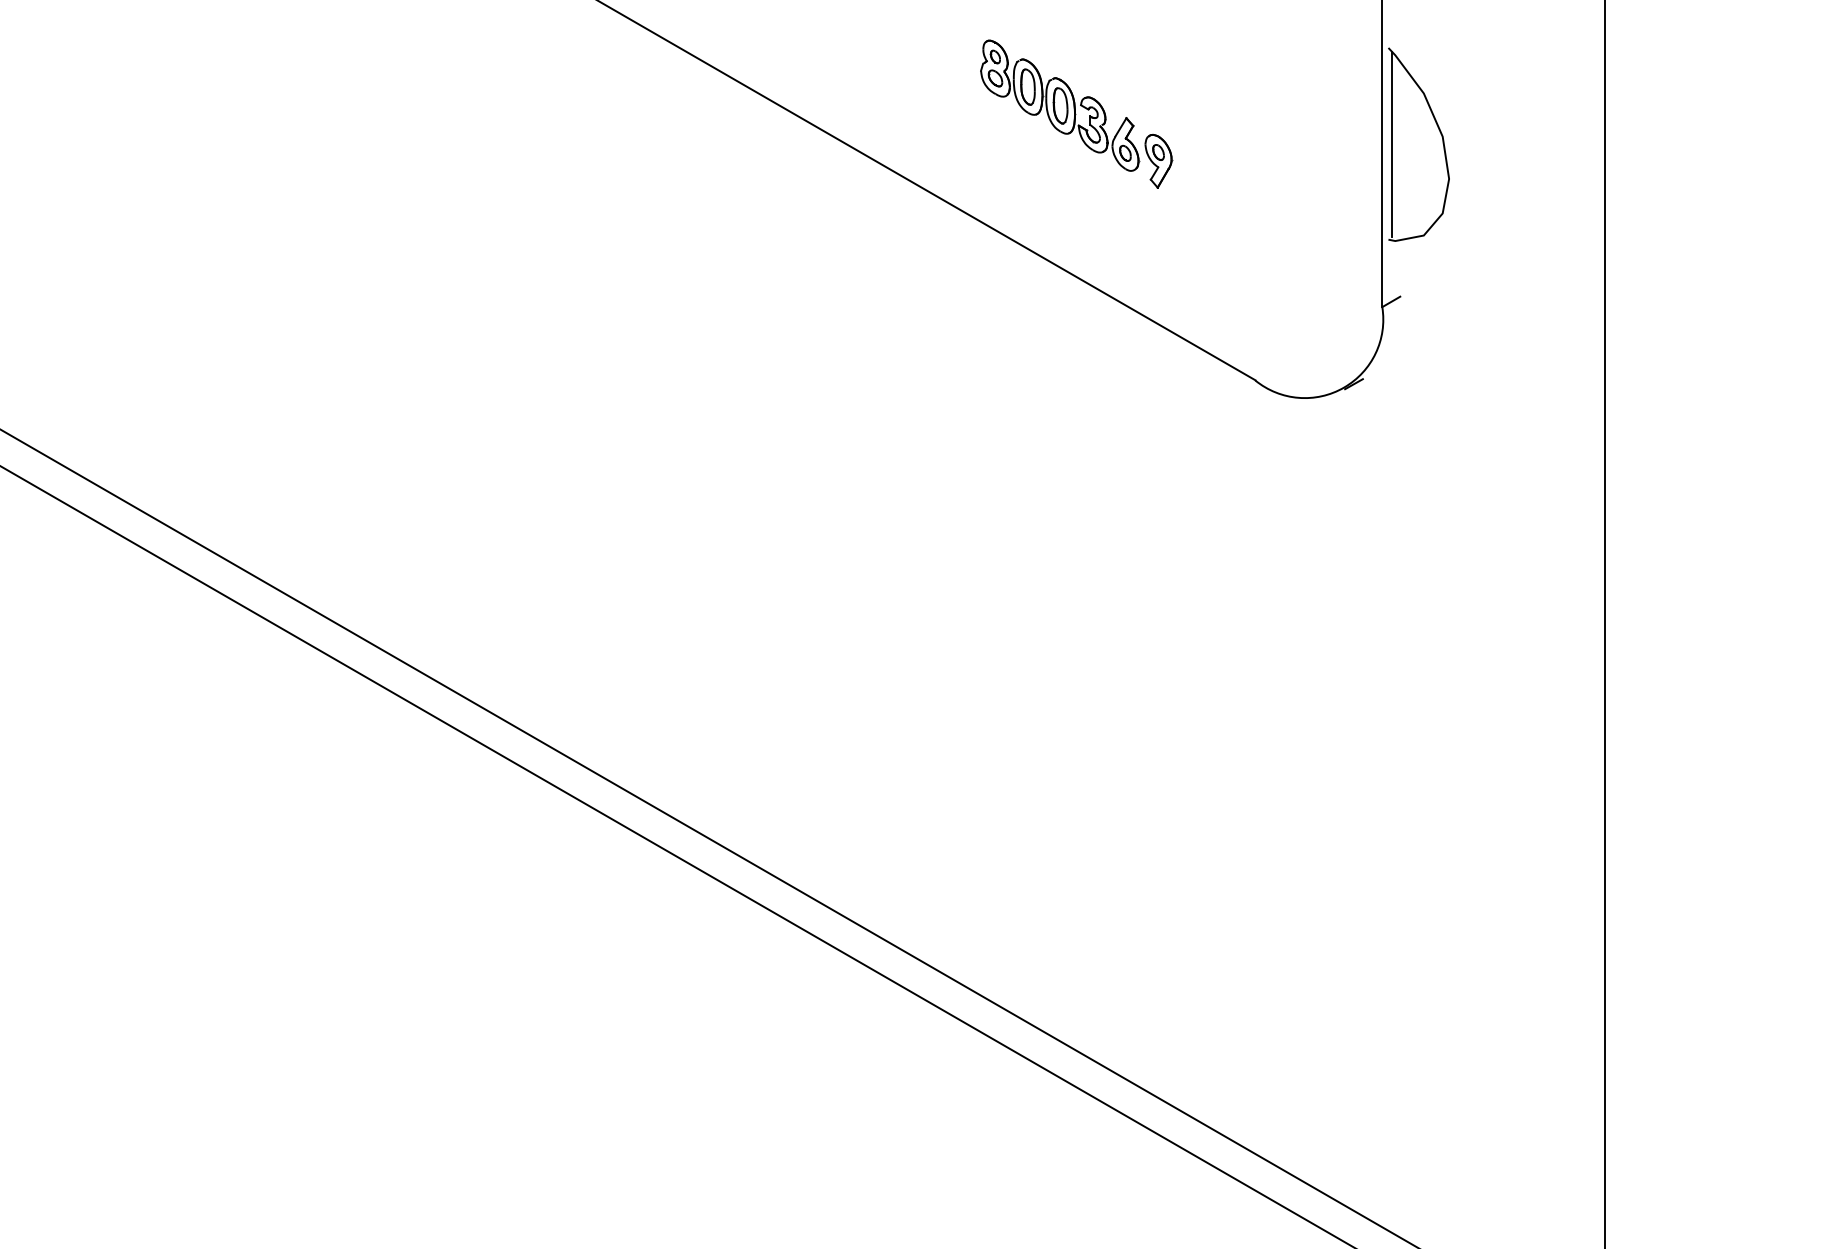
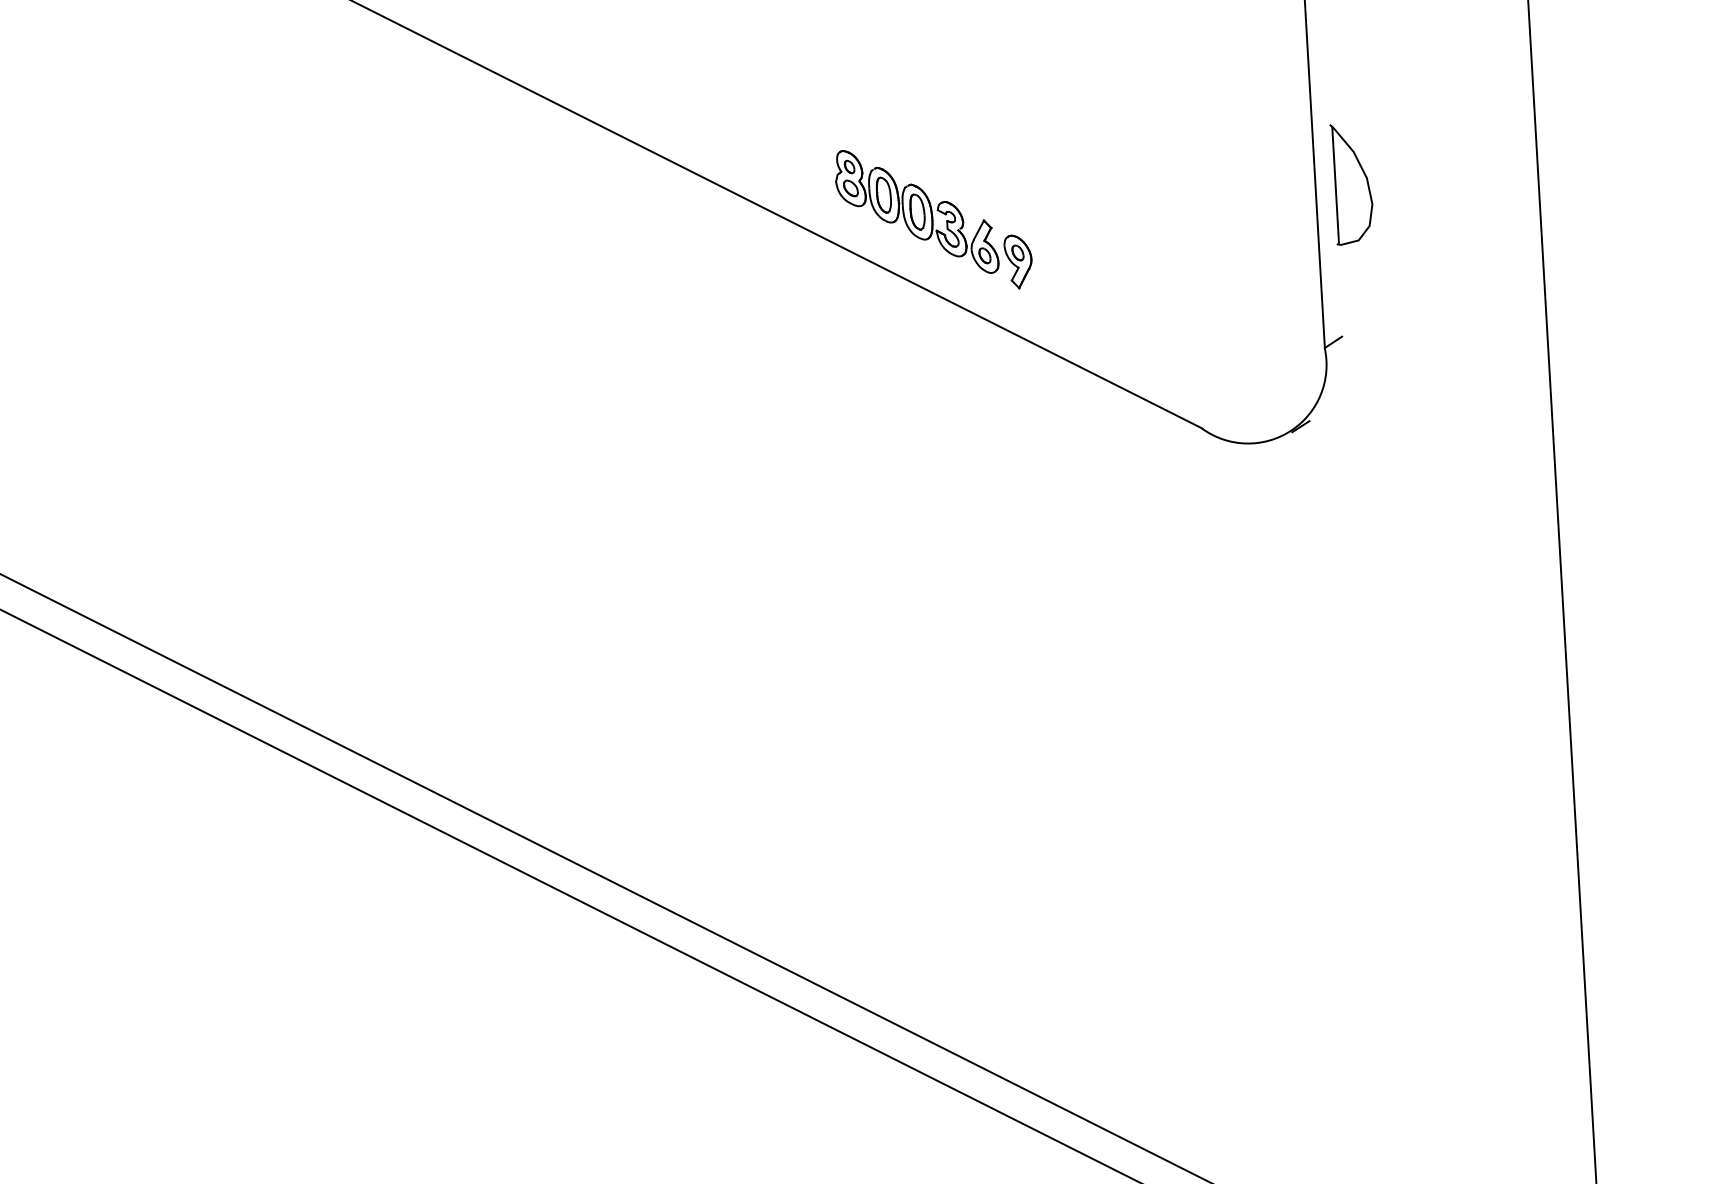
part: (1076, 113) -> (933, 218), moved
part: (1419, 144) -> (1352, 183), size x0.62

